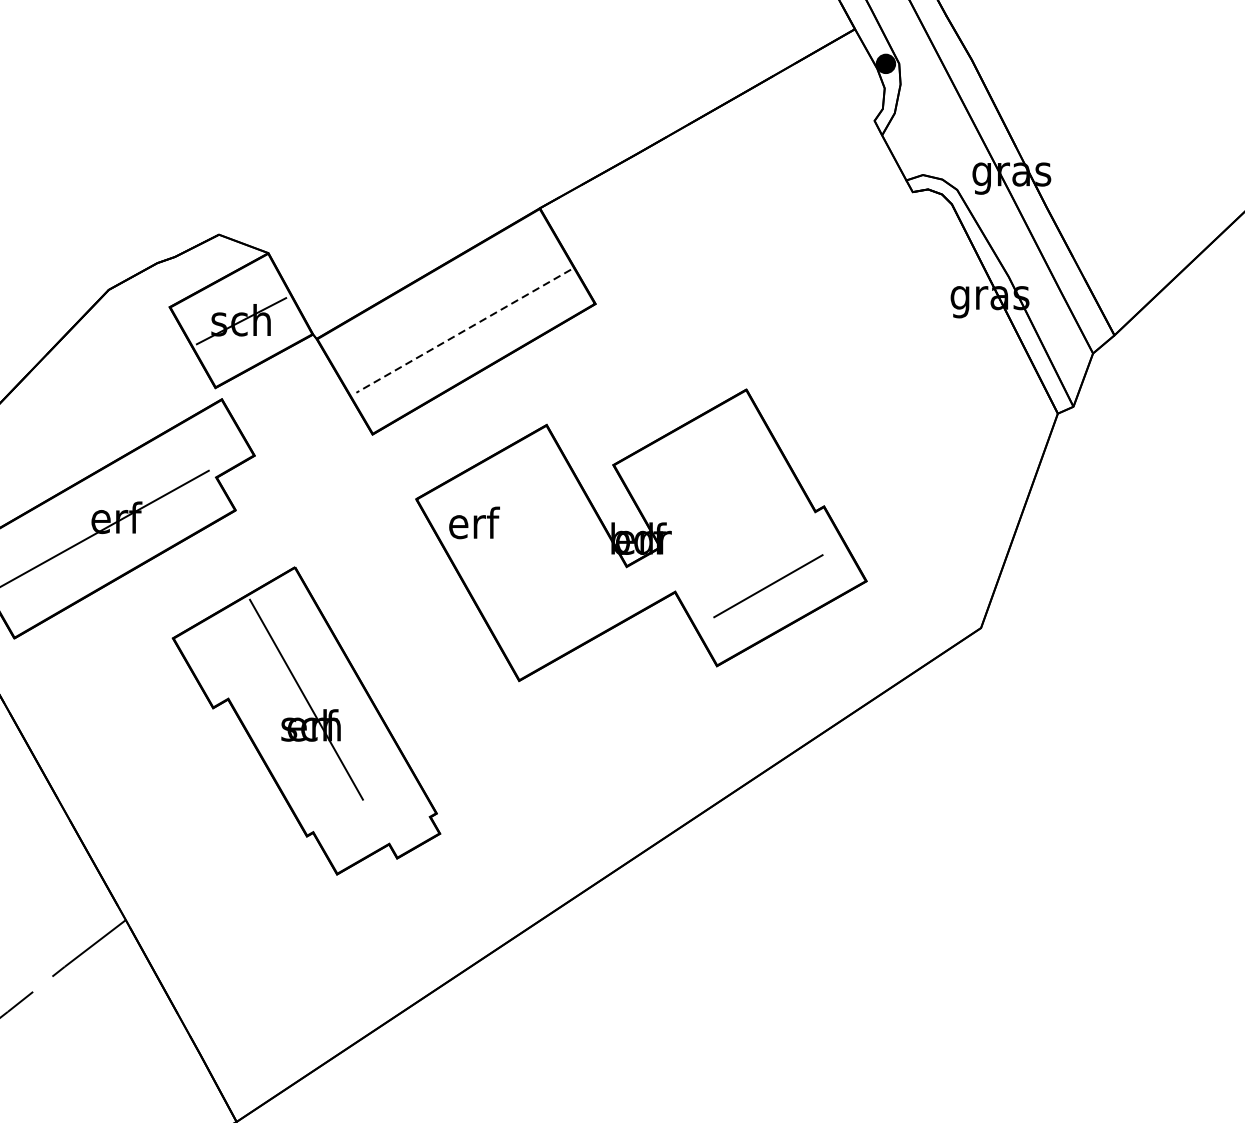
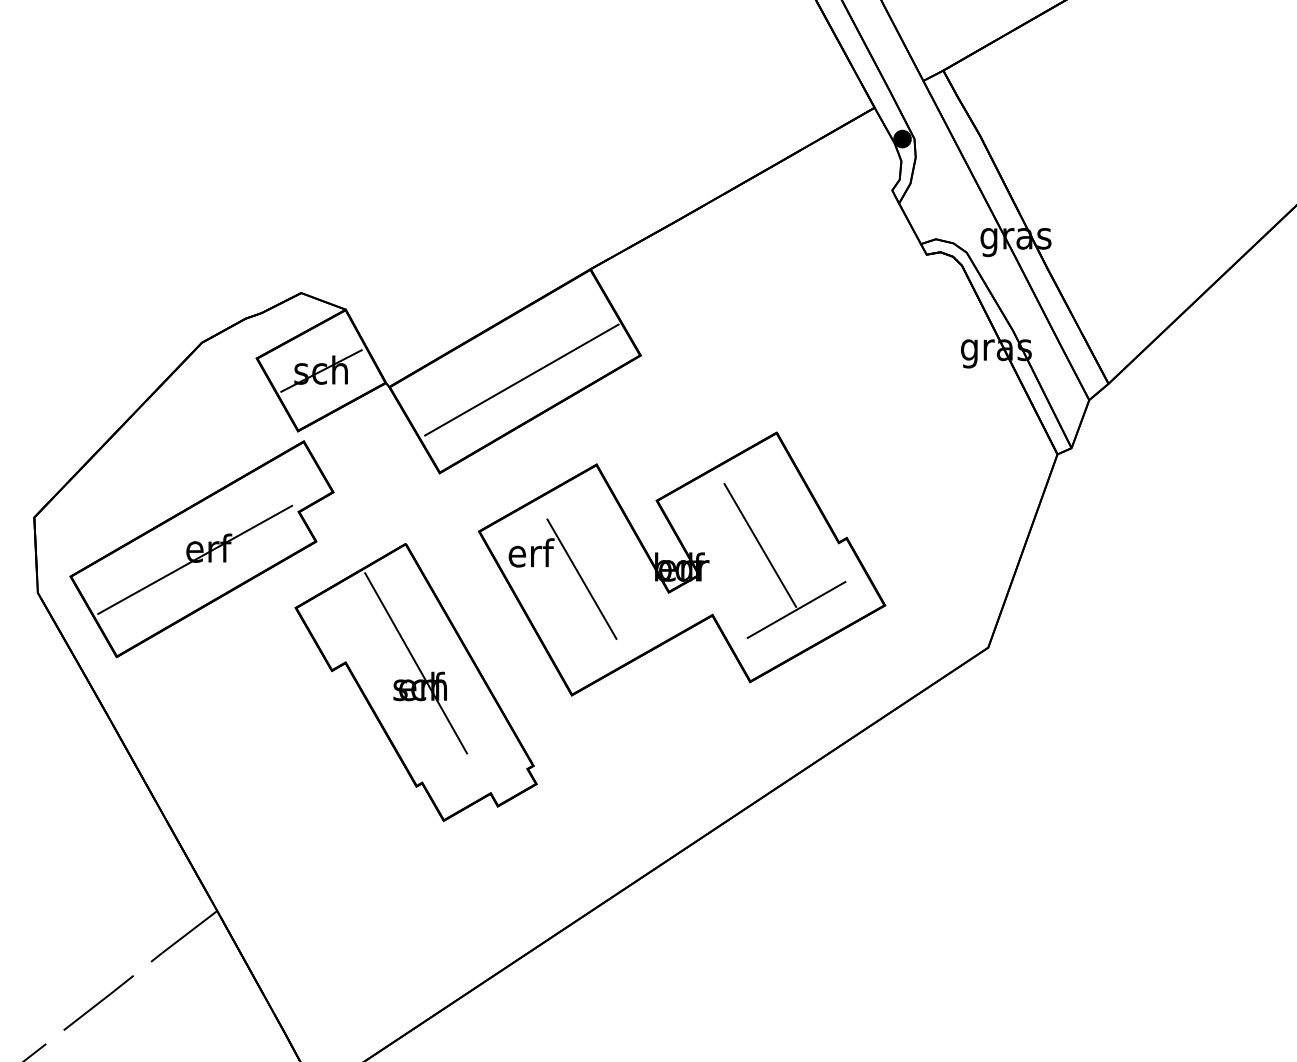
line: (463, 331) -> (521, 380), dashed -> solid
line: (728, 514) -> (760, 545), added
line: (529, 551) -> (581, 578), added
part: (305, 721) -> (415, 682), moved

